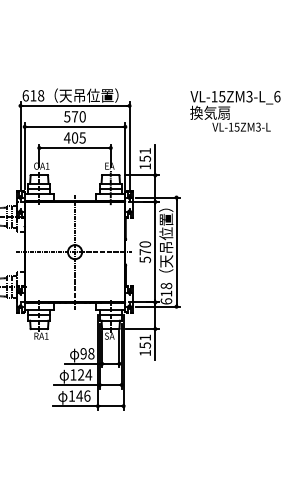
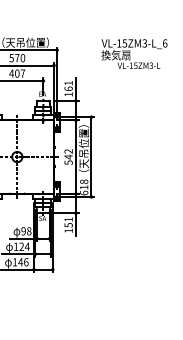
text: (82, 137) -> (22, 73), 405 -> 407
text: (144, 158) -> (68, 88), 151 -> 161
text: (145, 248) -> (68, 154), 570 -> 542

